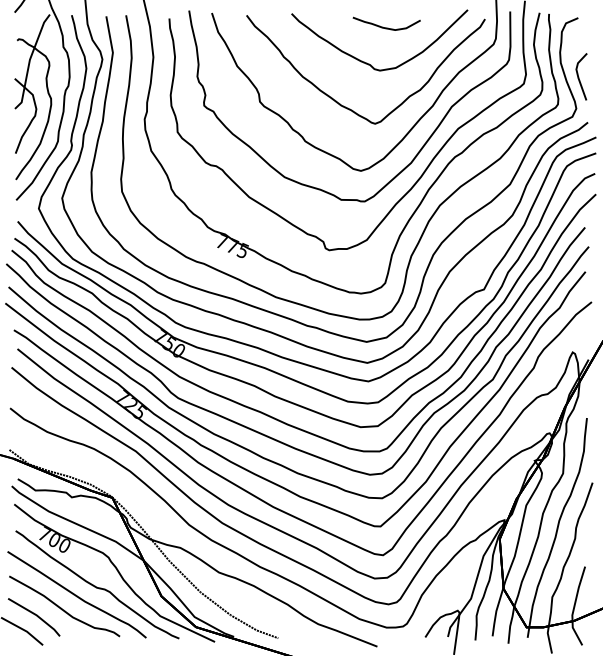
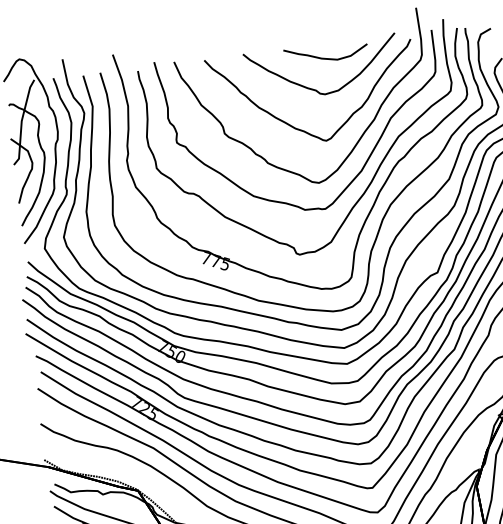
part: (386, 23) -> (325, 53), size x1.43

